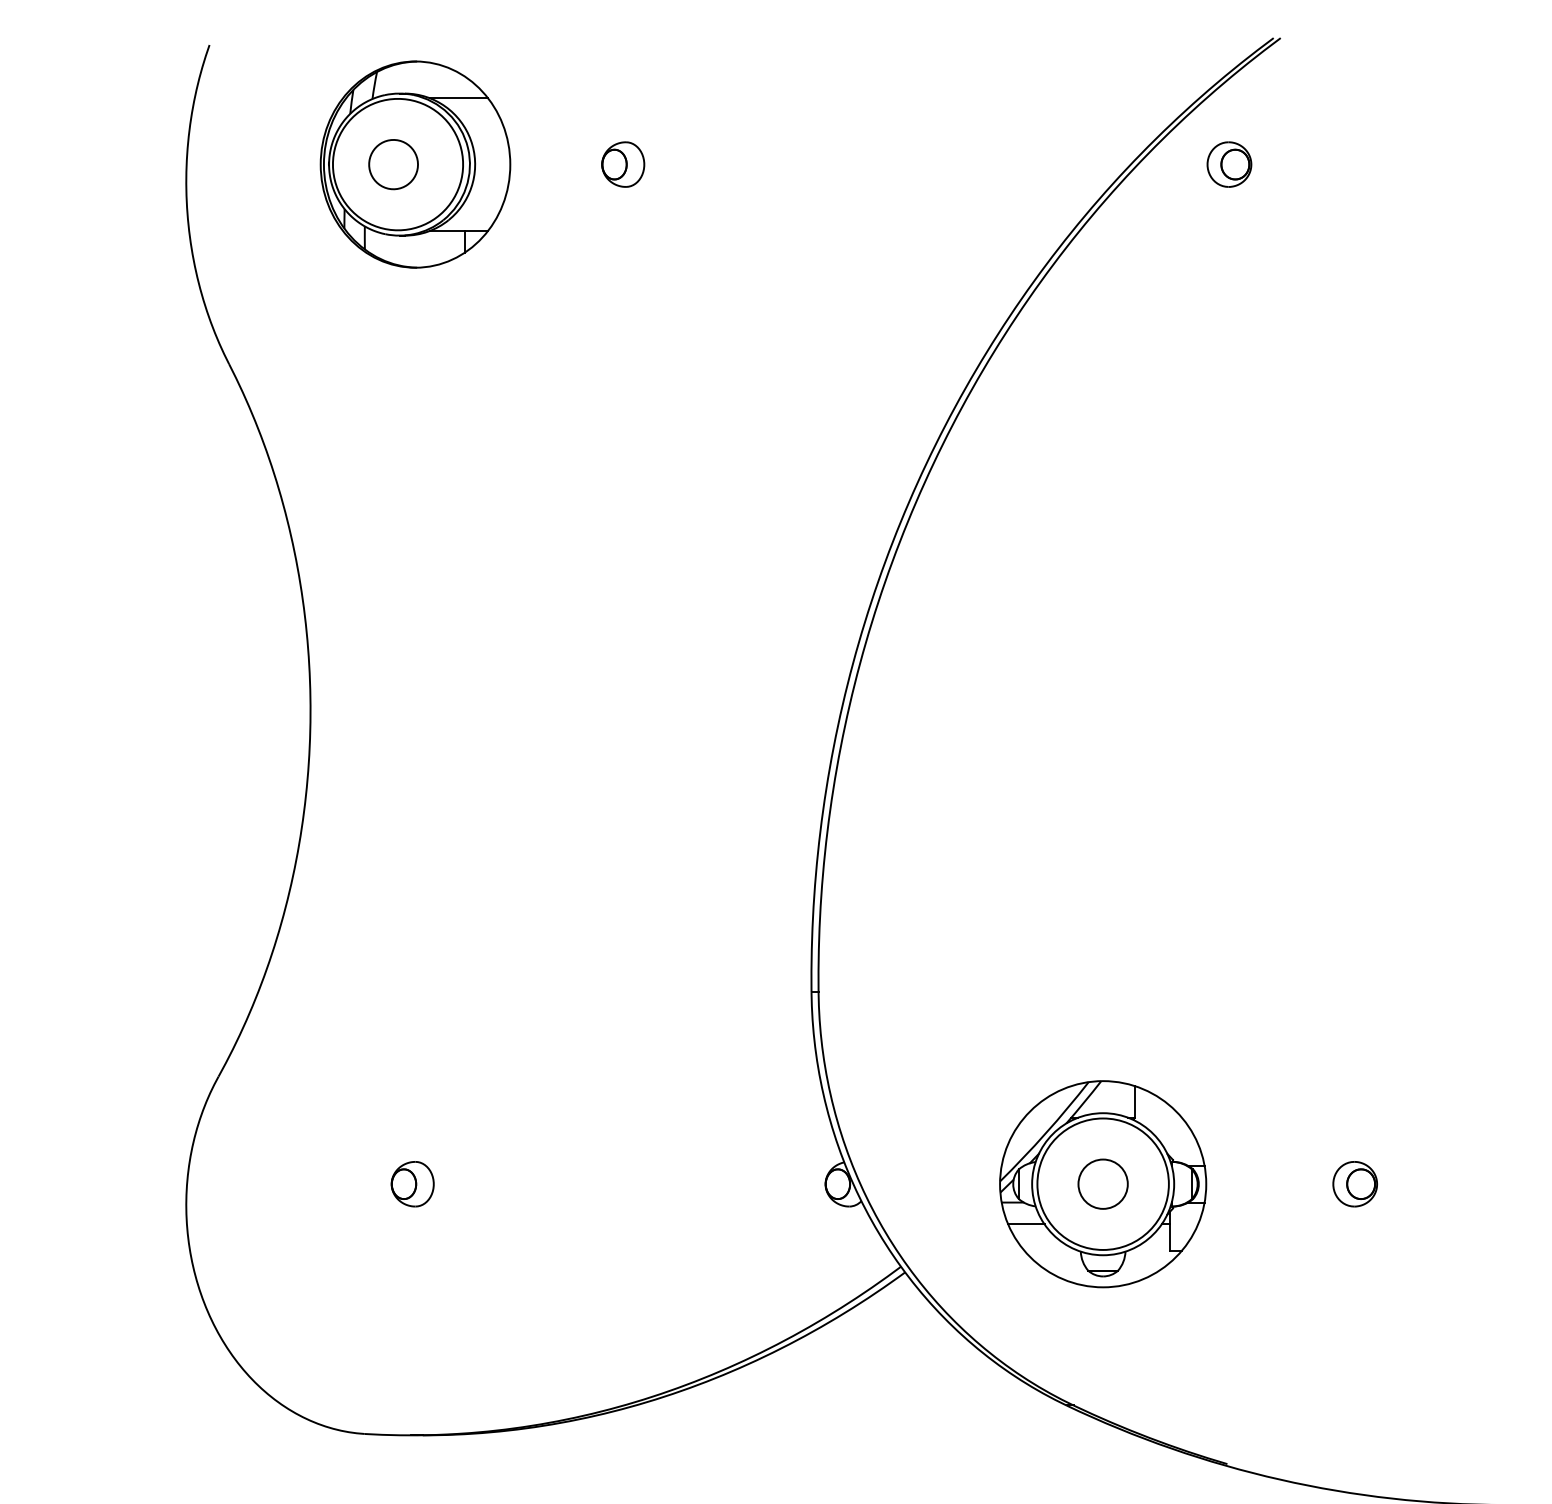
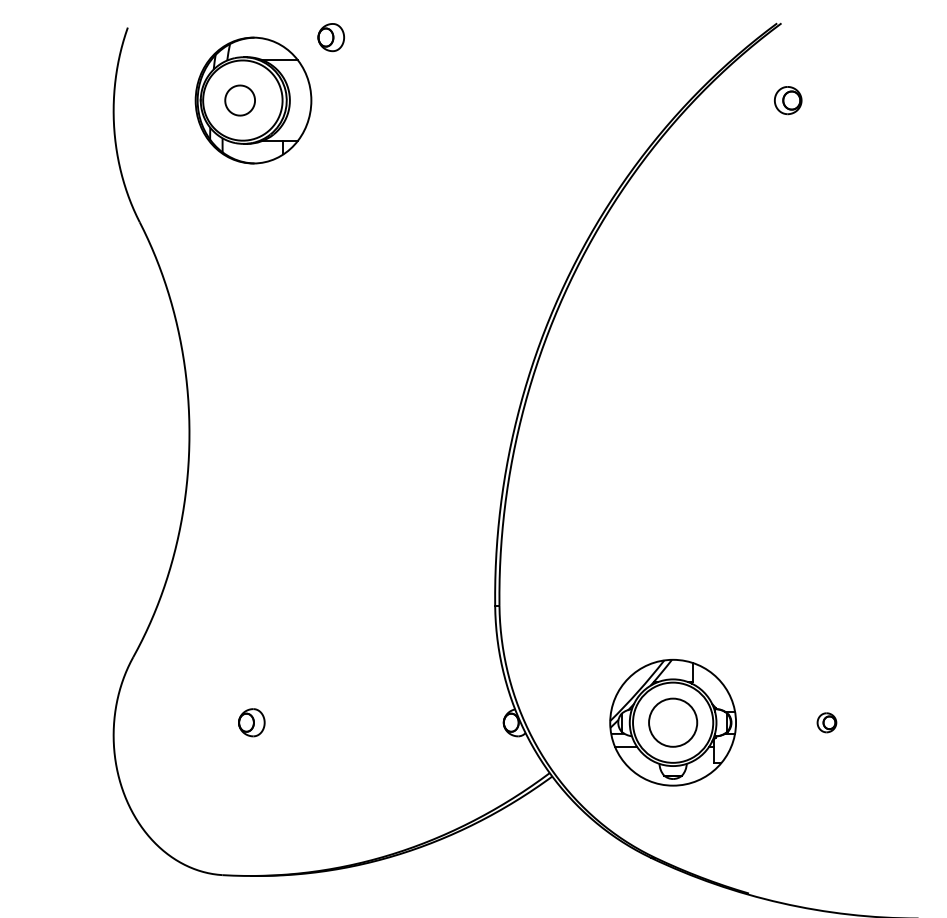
part: (621, 164) -> (330, 37), moved
part: (1229, 164) -> (788, 100), moved
circle: (1103, 1183) -> (673, 722), size x1.6
part: (1354, 1183) -> (826, 722), size x0.7

